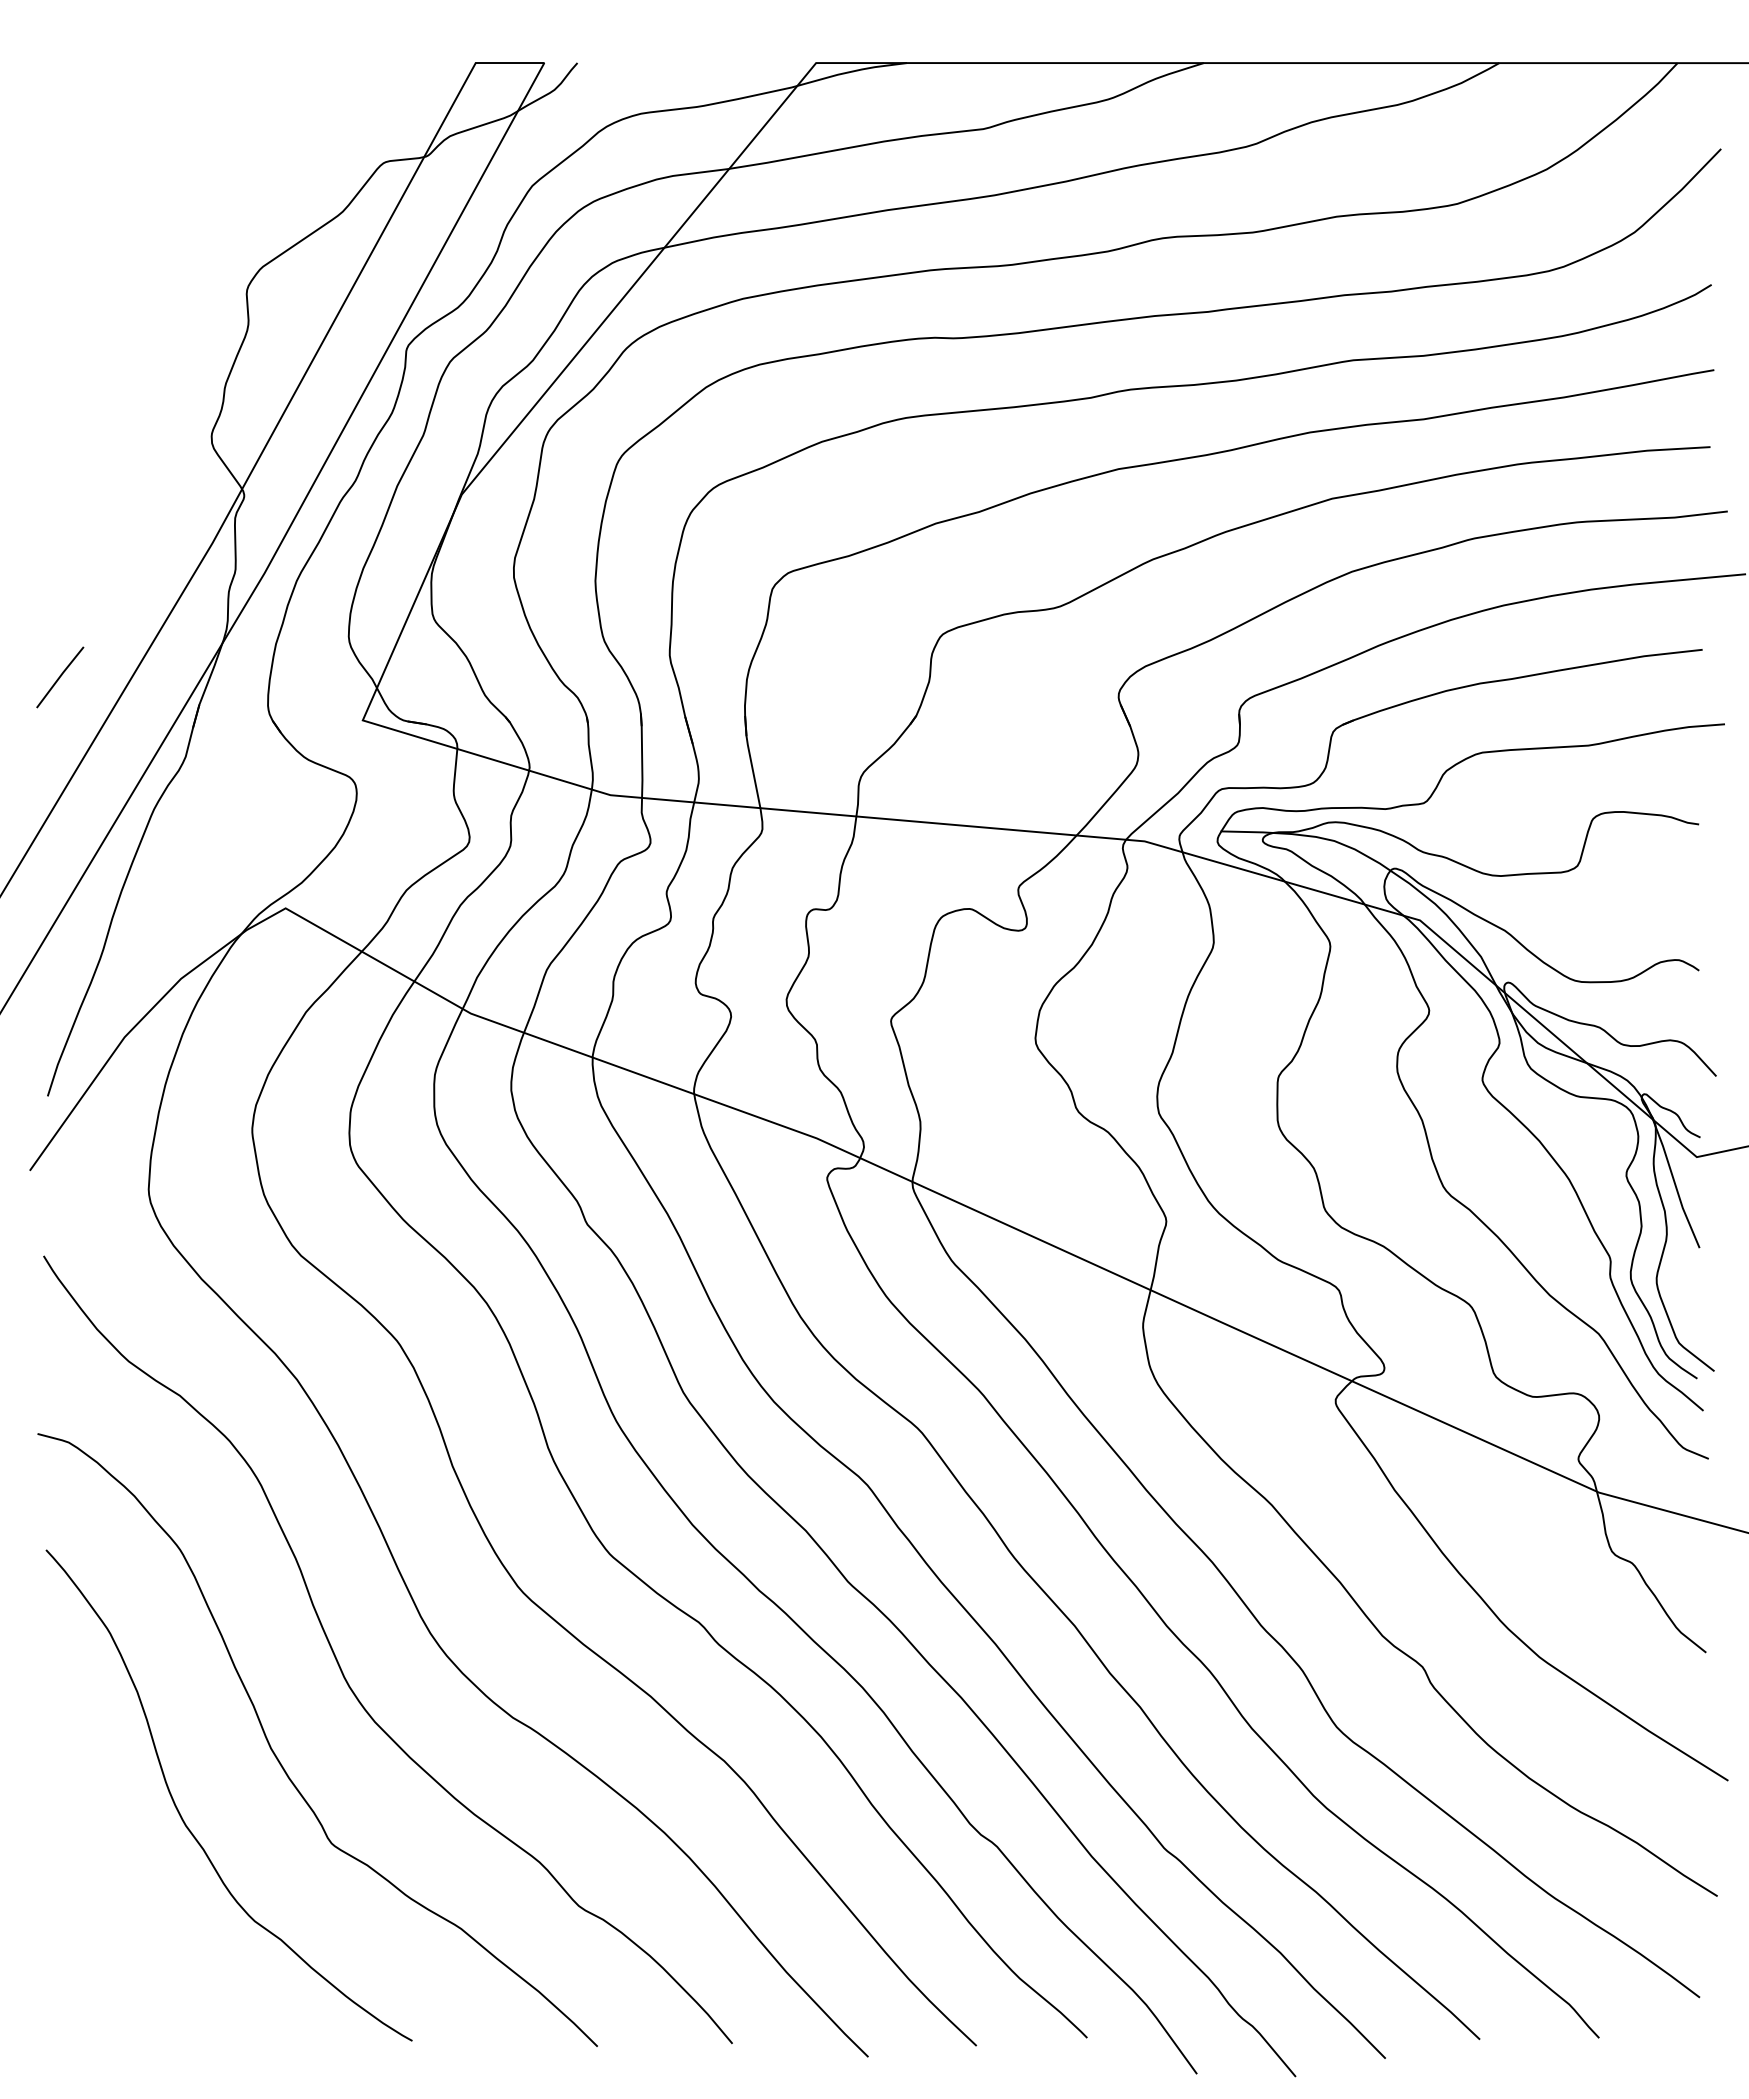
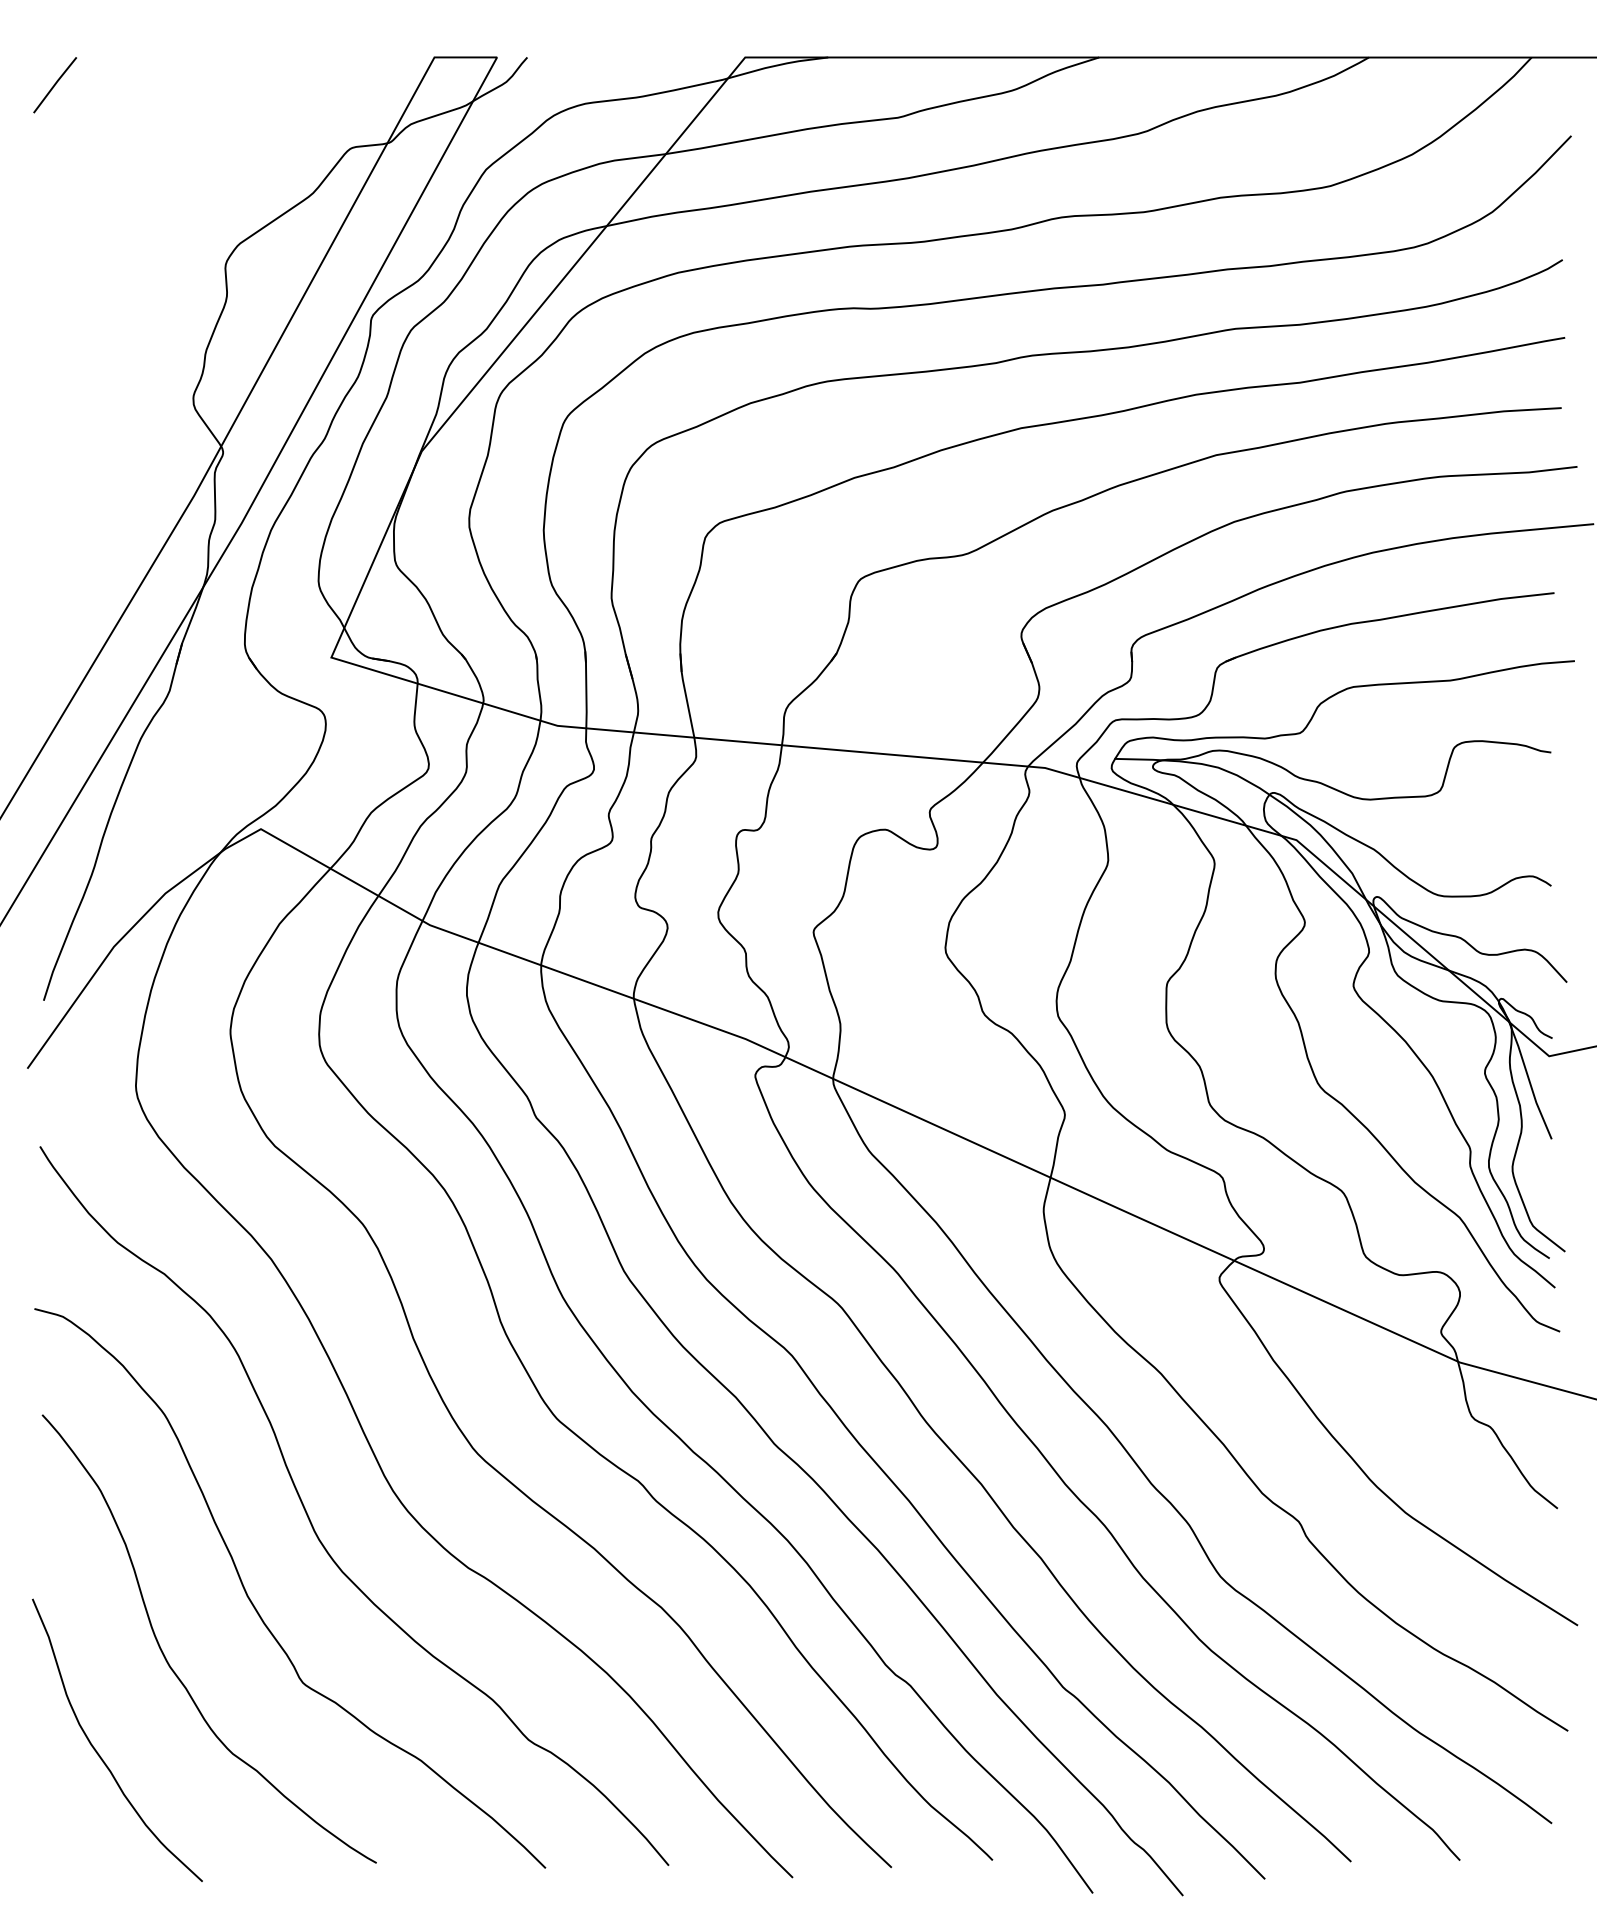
line: (60, 677) -> (55, 85), moved
curve: (109, 1922) -> (100, 1754), added

